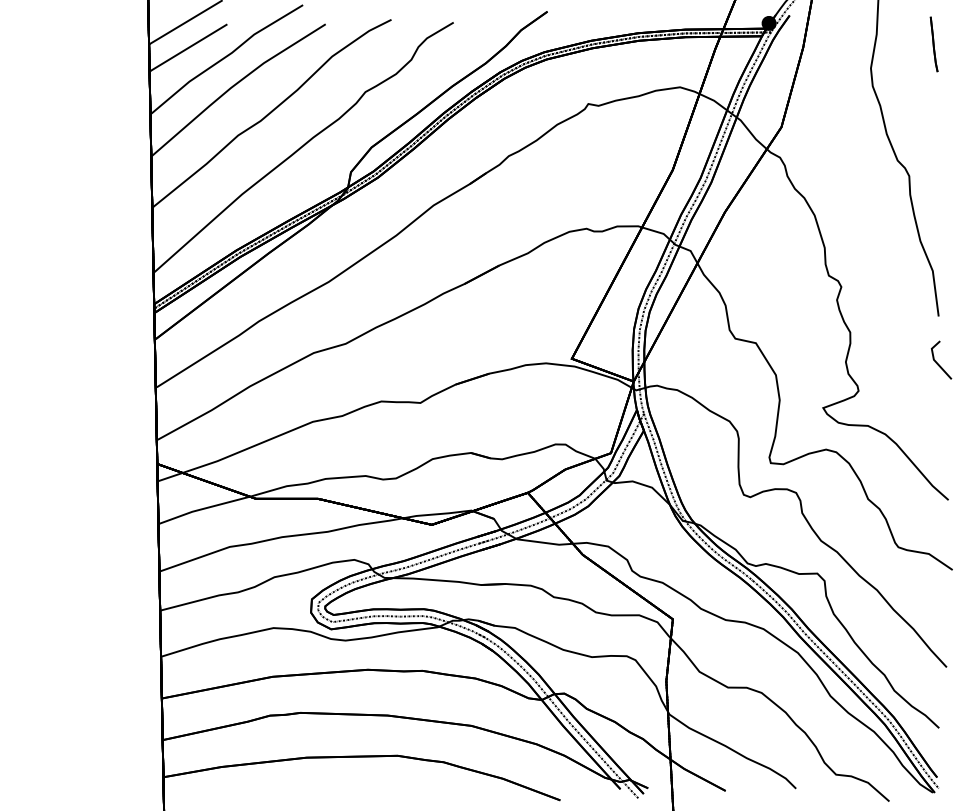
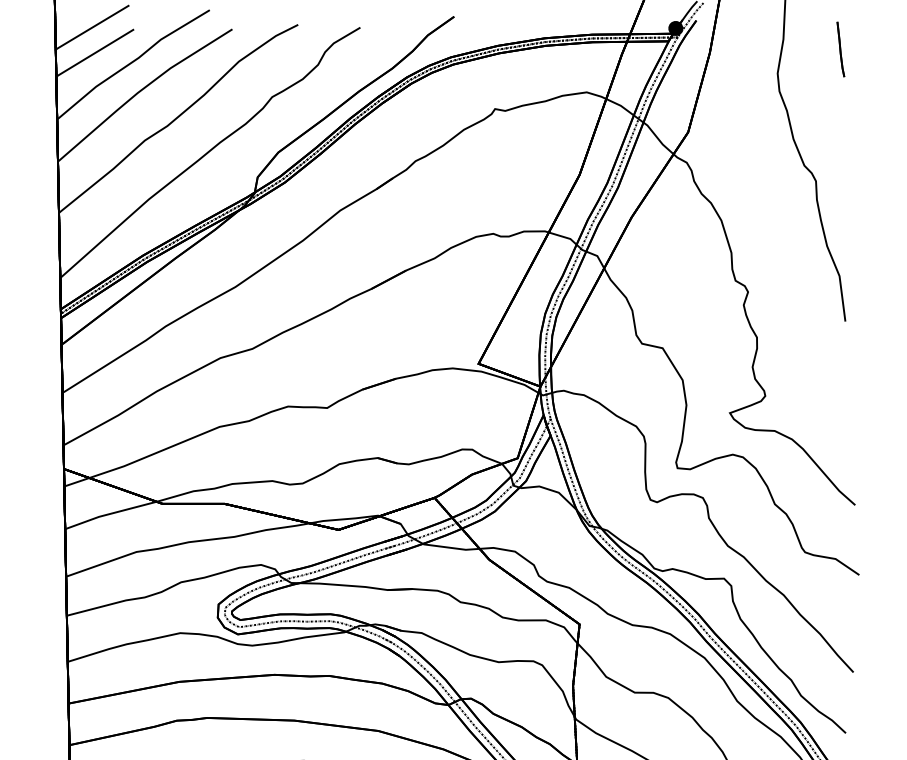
line: (937, 362) -> (844, 367), removed

